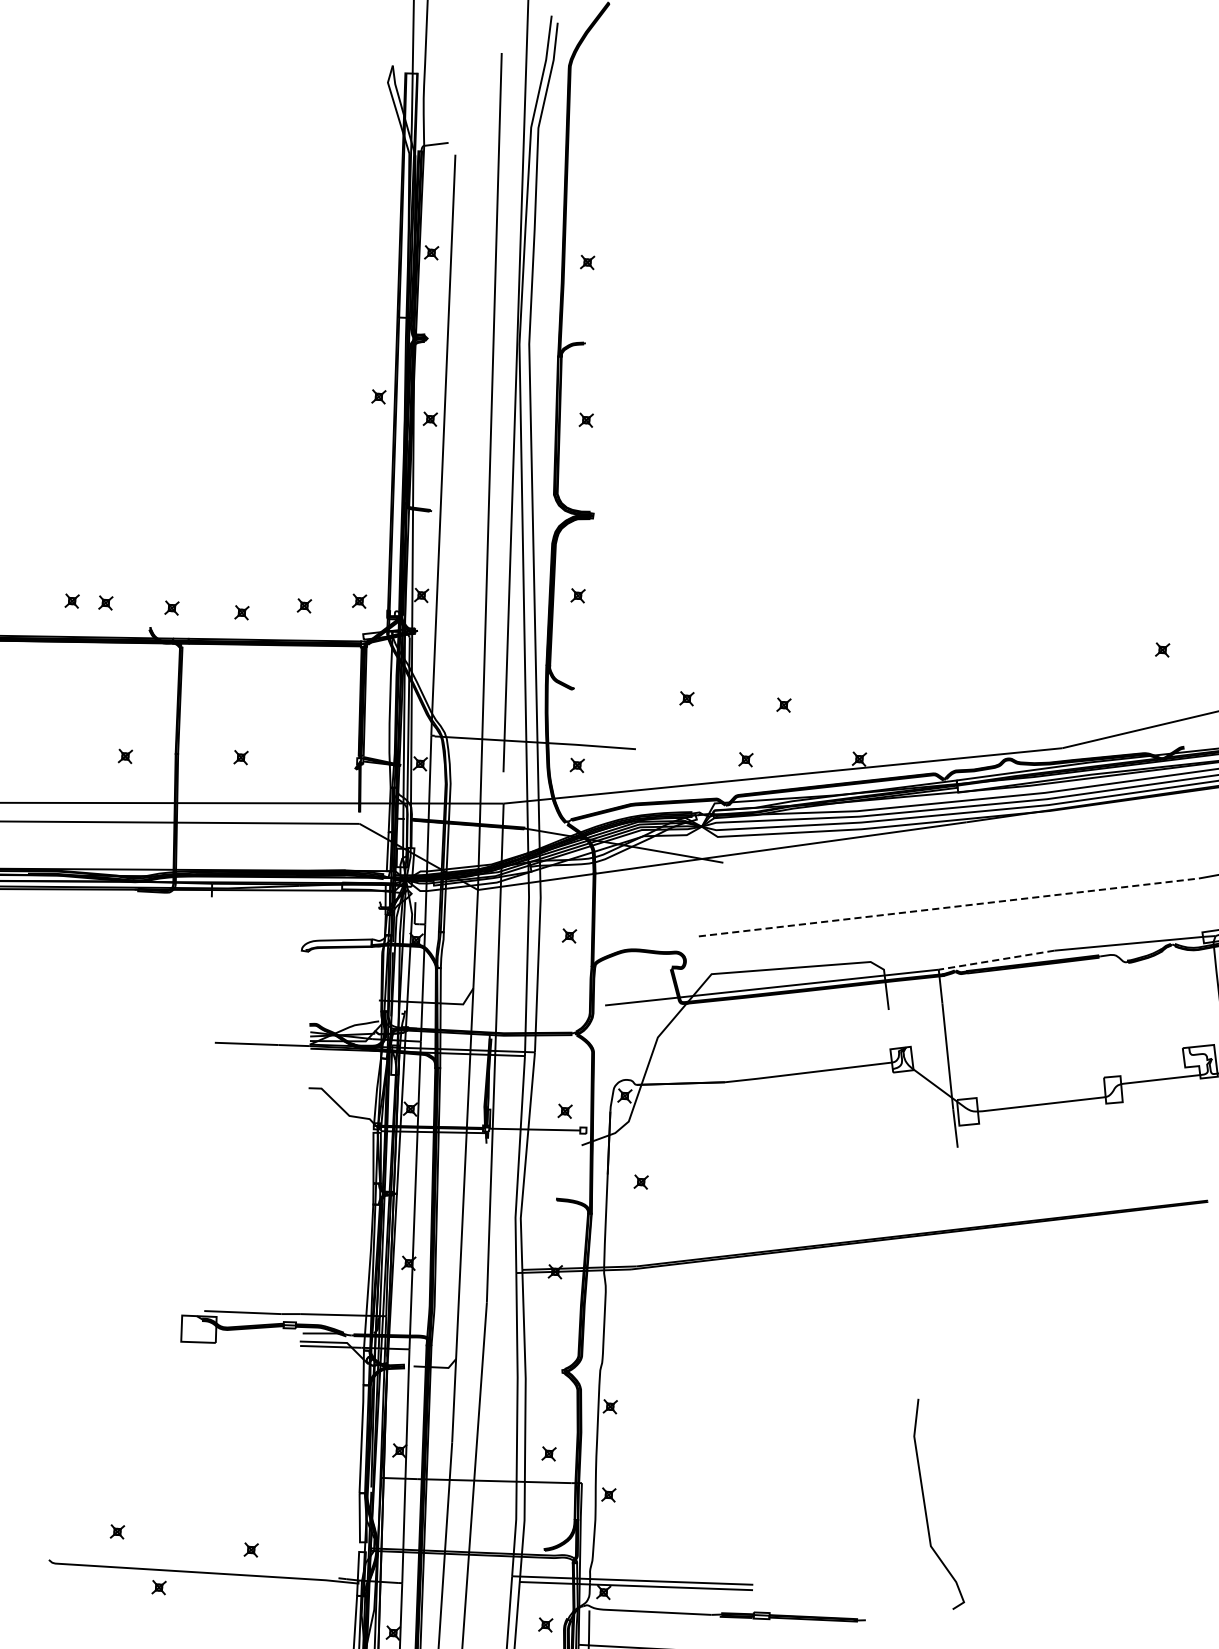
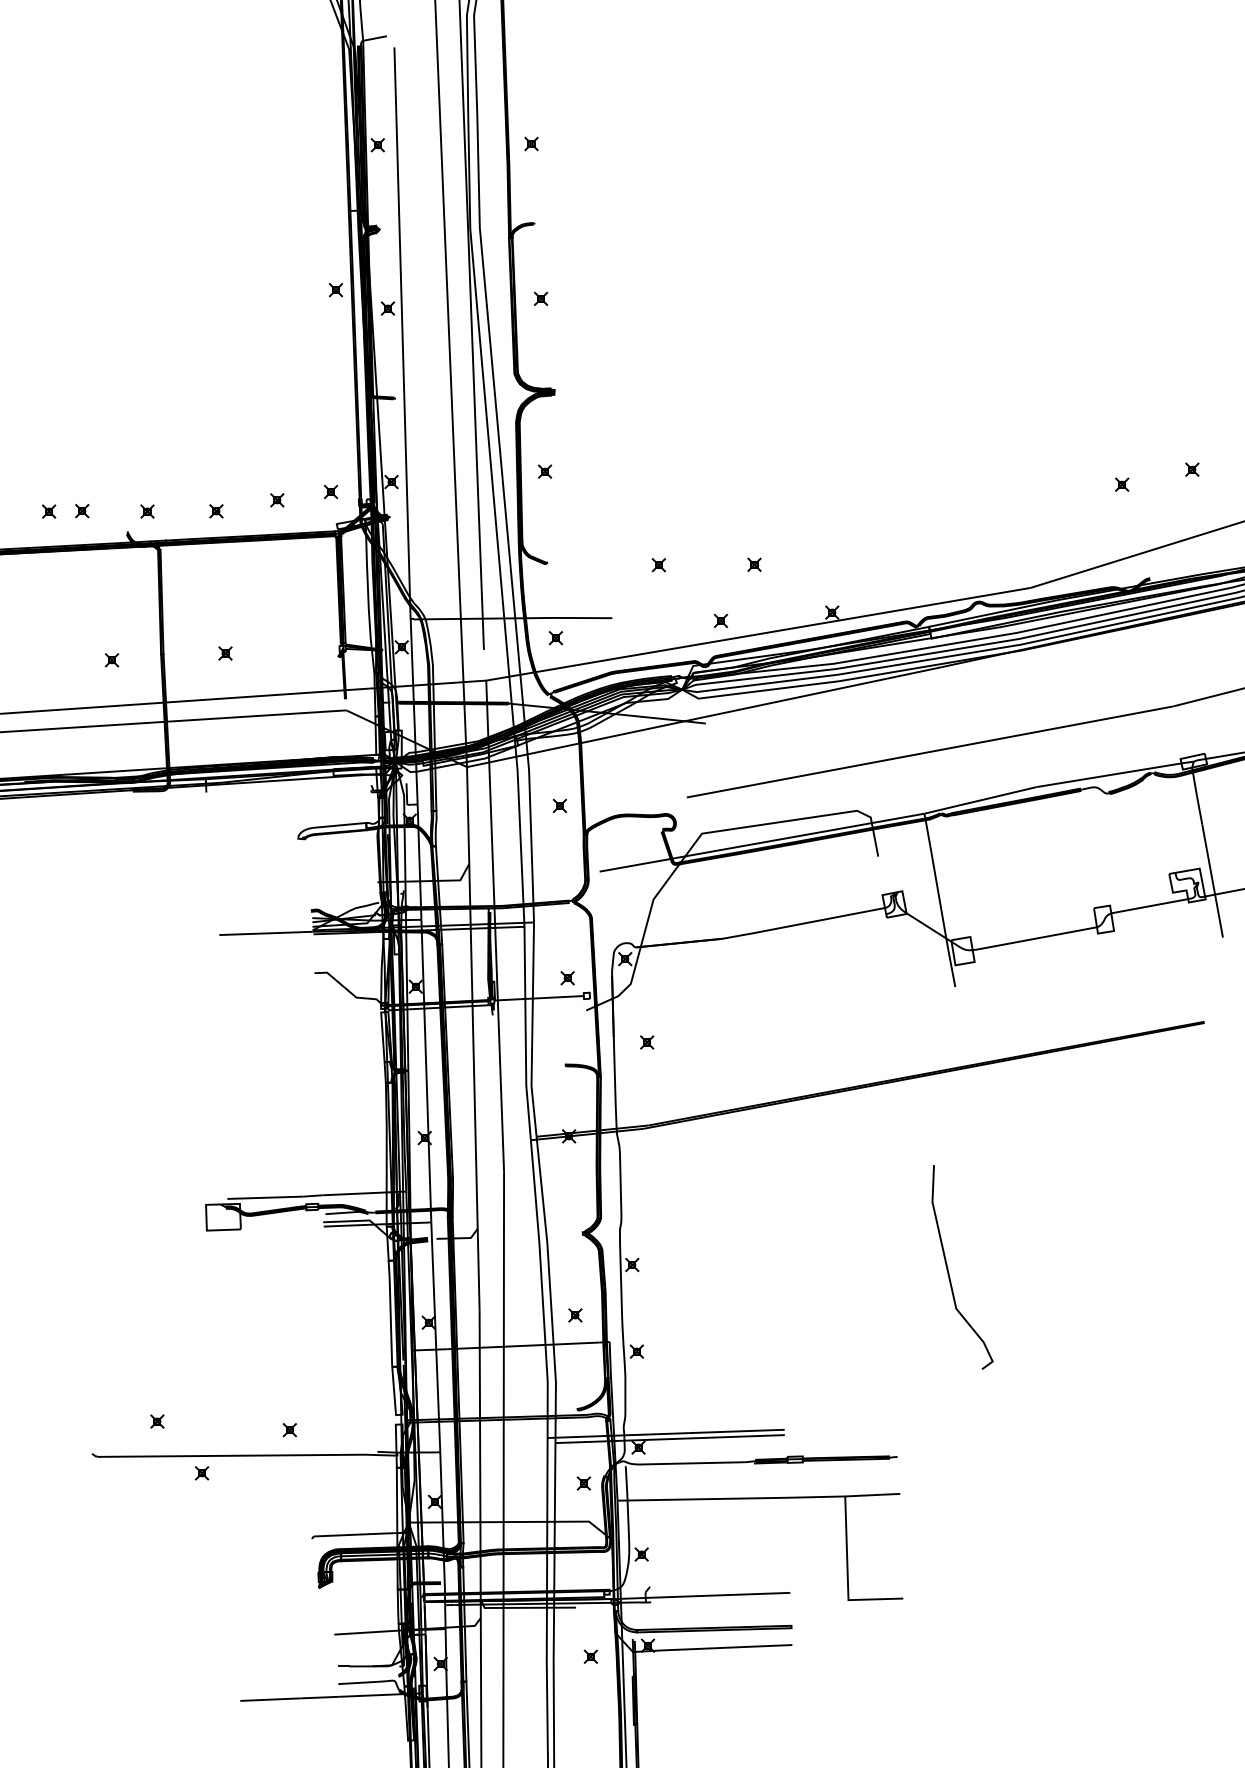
line: (949, 907) -> (930, 751), dashed -> solid
line: (996, 960) -> (980, 800), dashed -> solid
curve: (926, 1508) -> (949, 1272), moved

